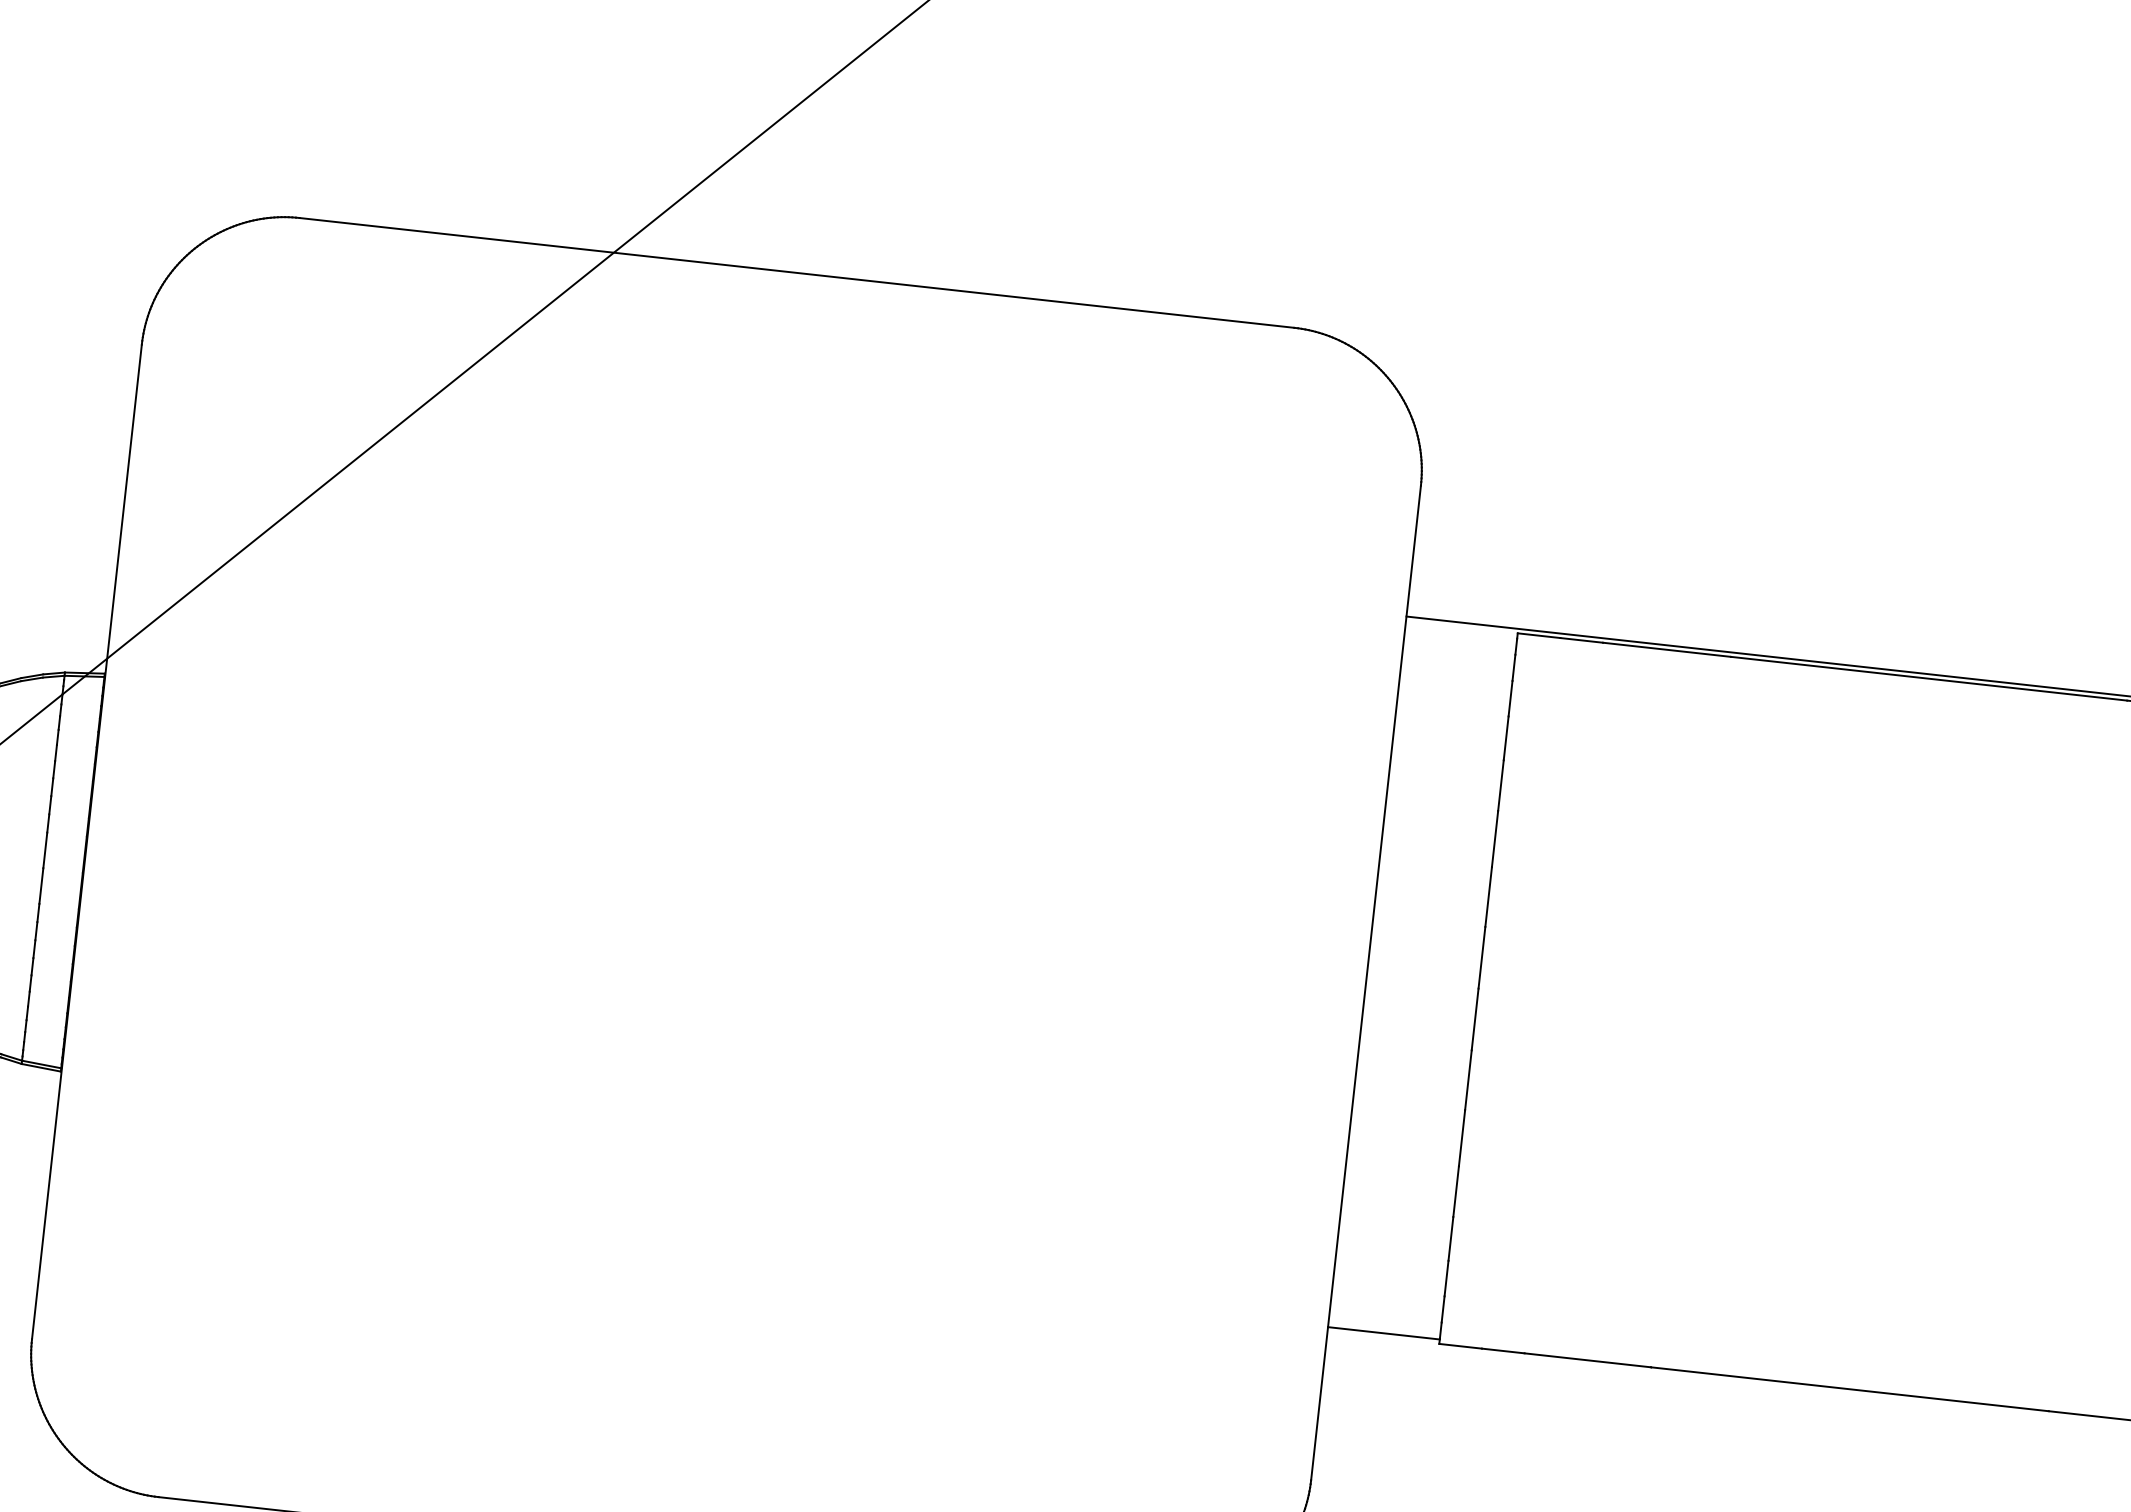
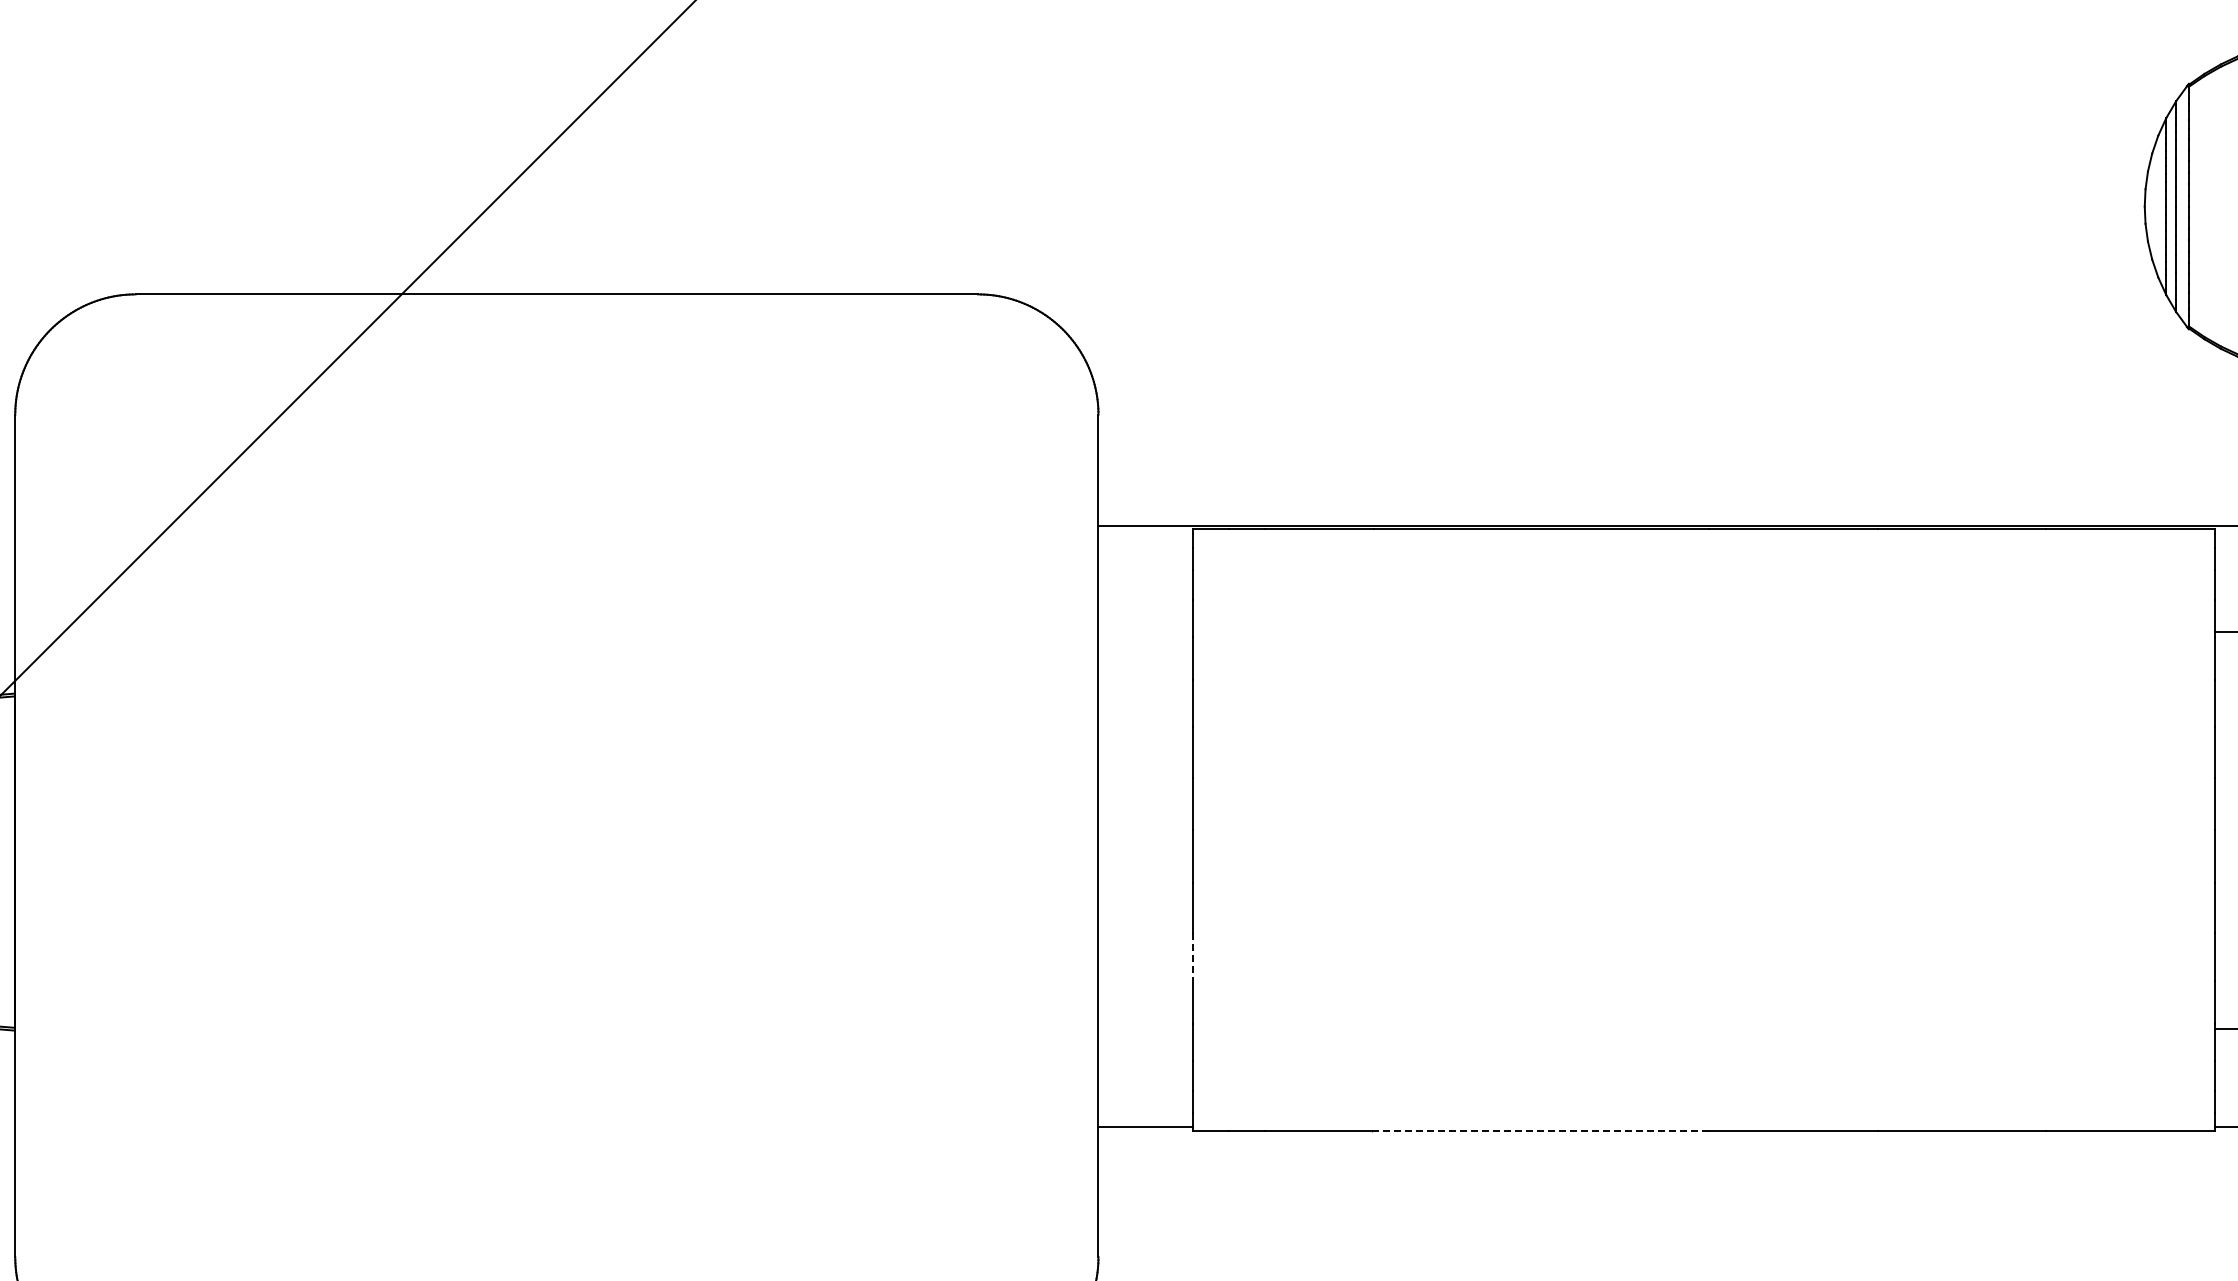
line: (1462, 1137) -> (1193, 956), solid -> dashed
line: (1850, 1389) -> (1541, 1131), solid -> dashed

